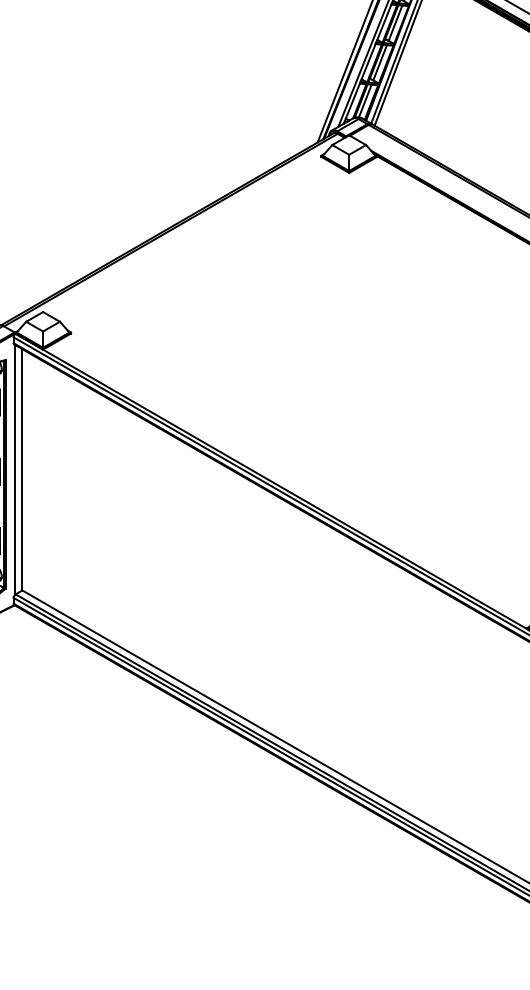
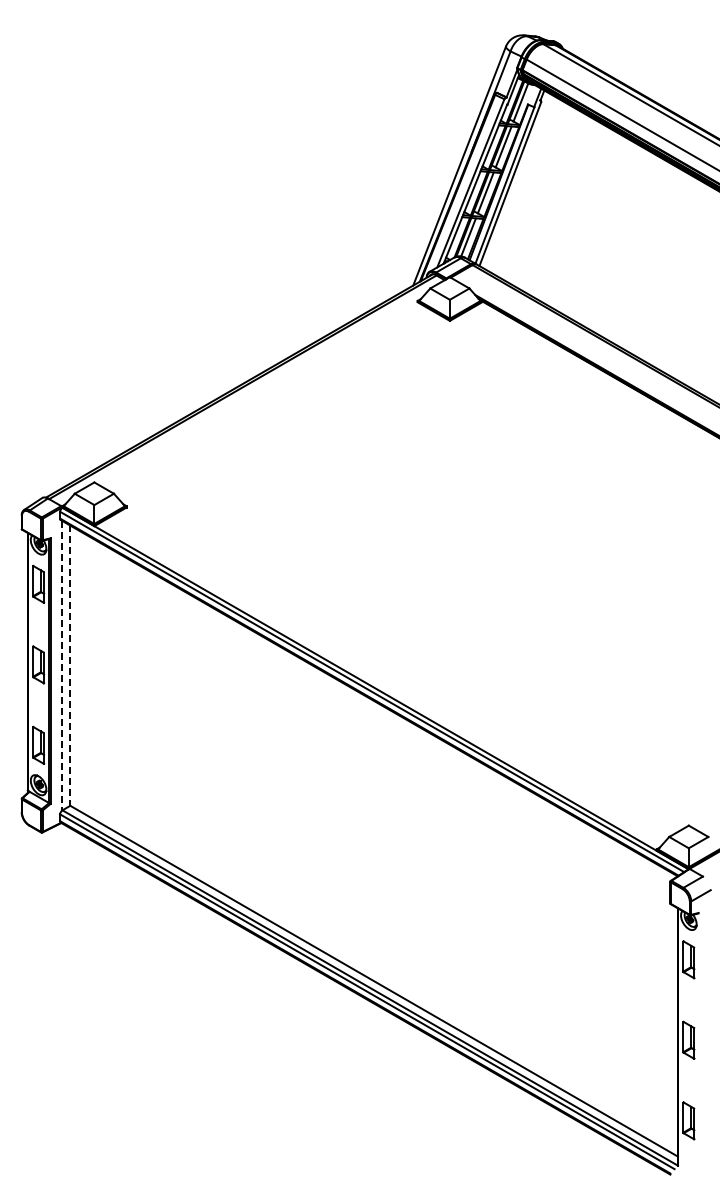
line: (15, 469) -> (62, 665), solid -> dashed
line: (21, 470) -> (69, 666), solid -> dashed

